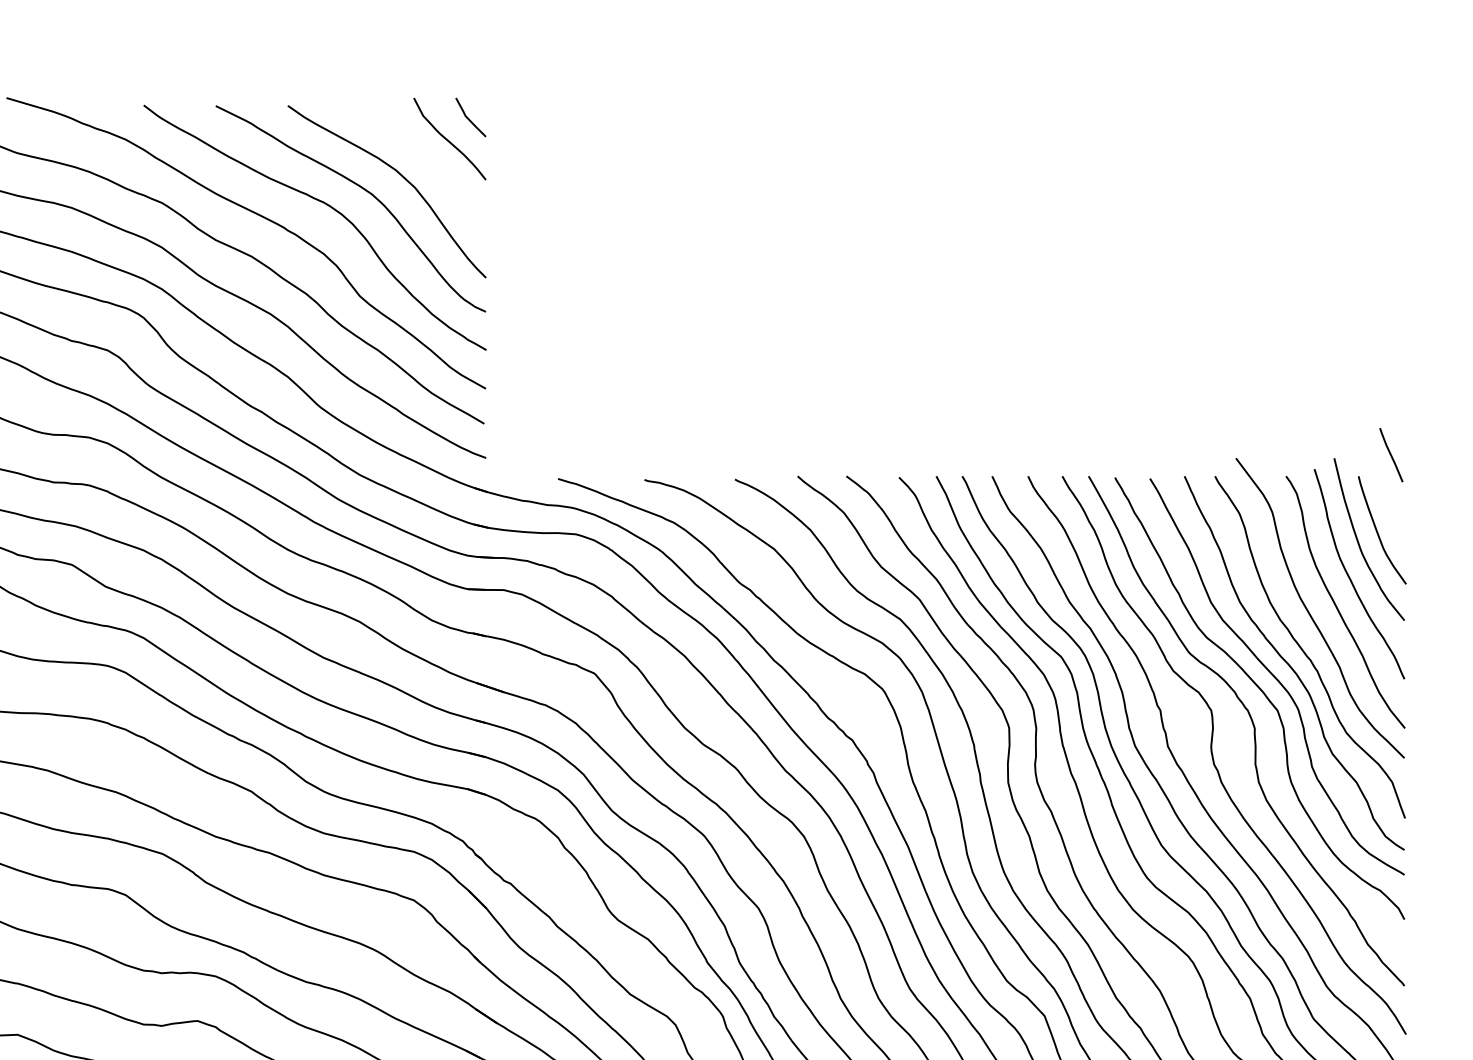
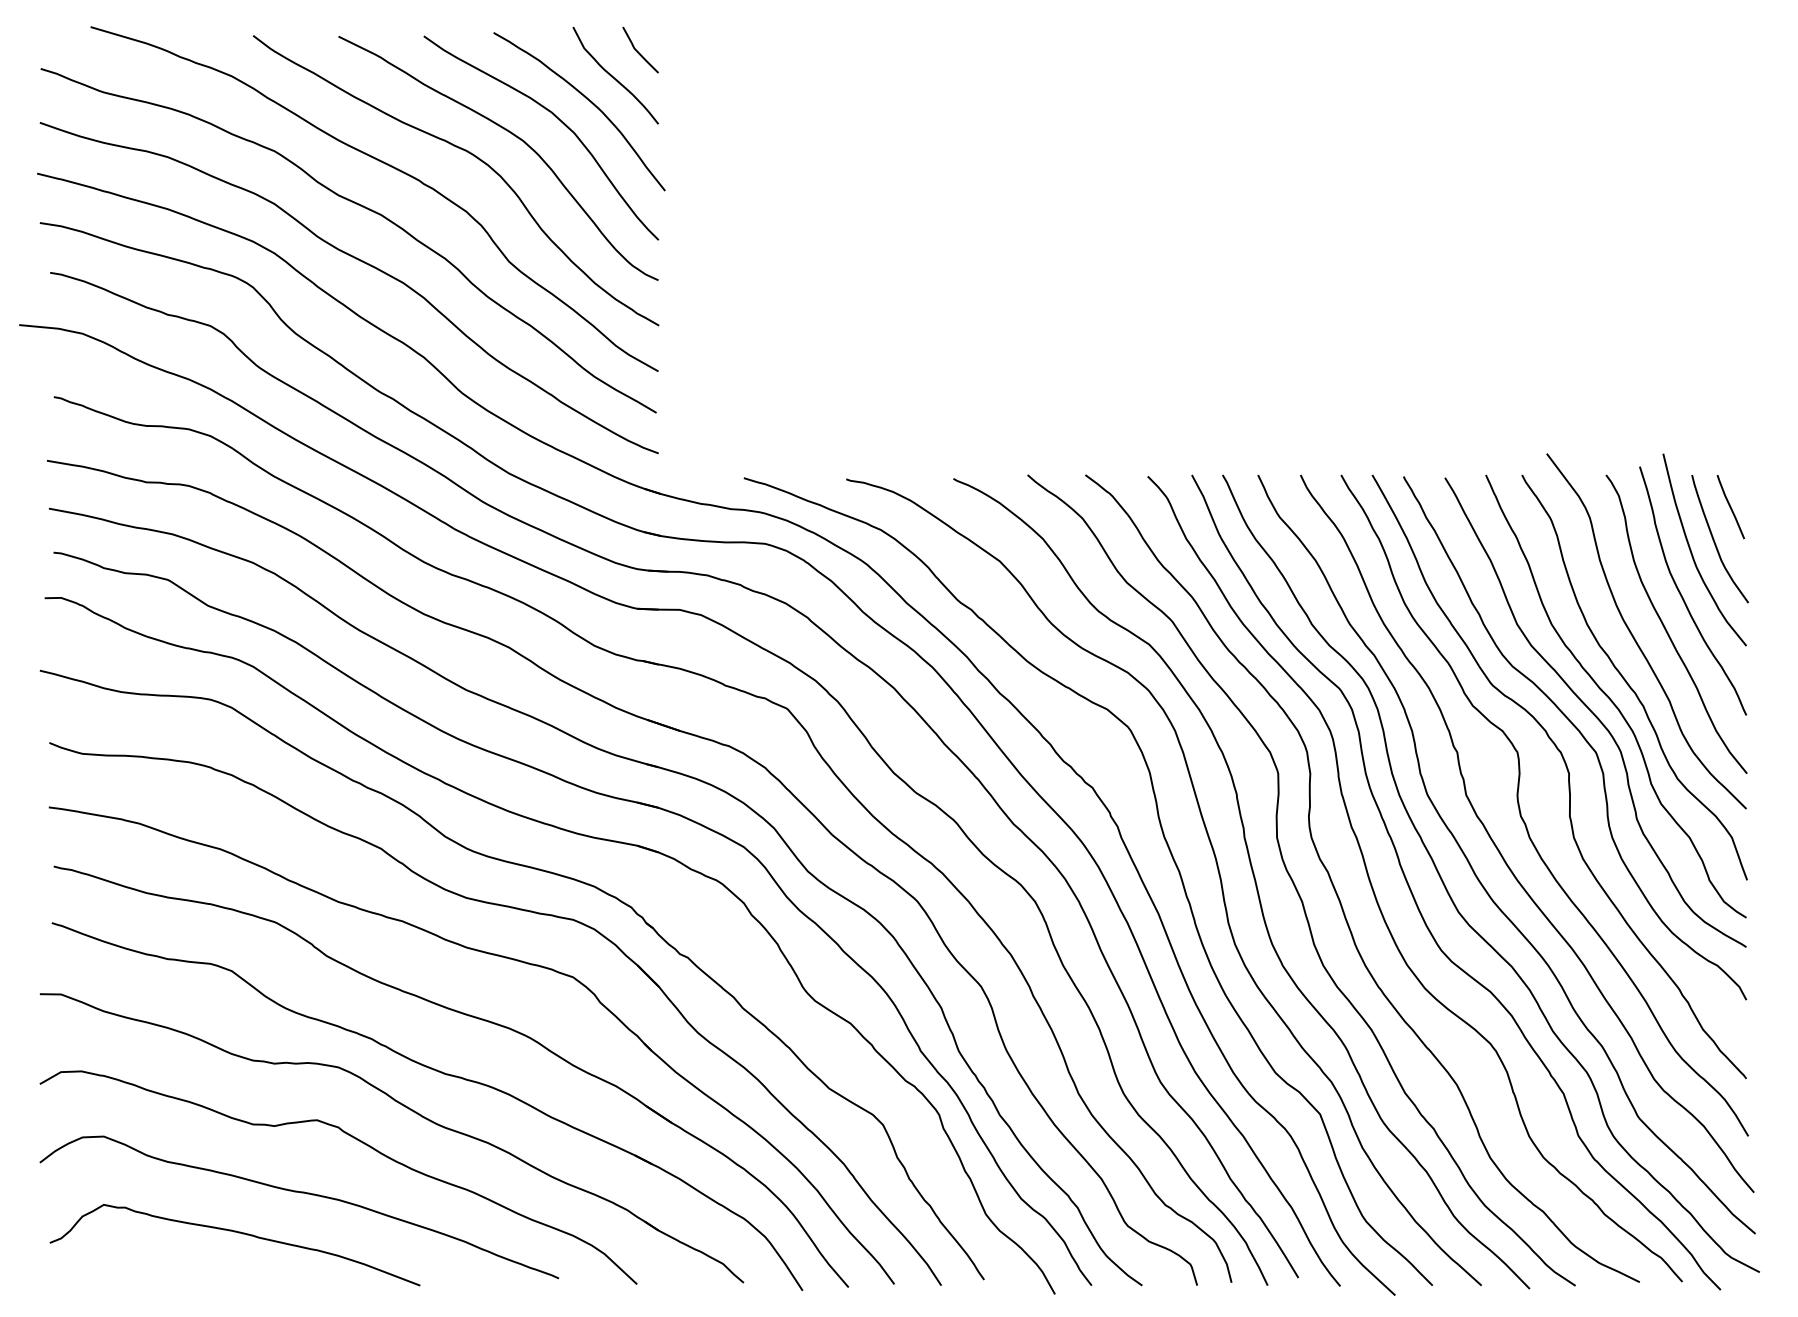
curve: (425, 159) -> (586, 99), added
line: (1391, 455) -> (1730, 507), moved

